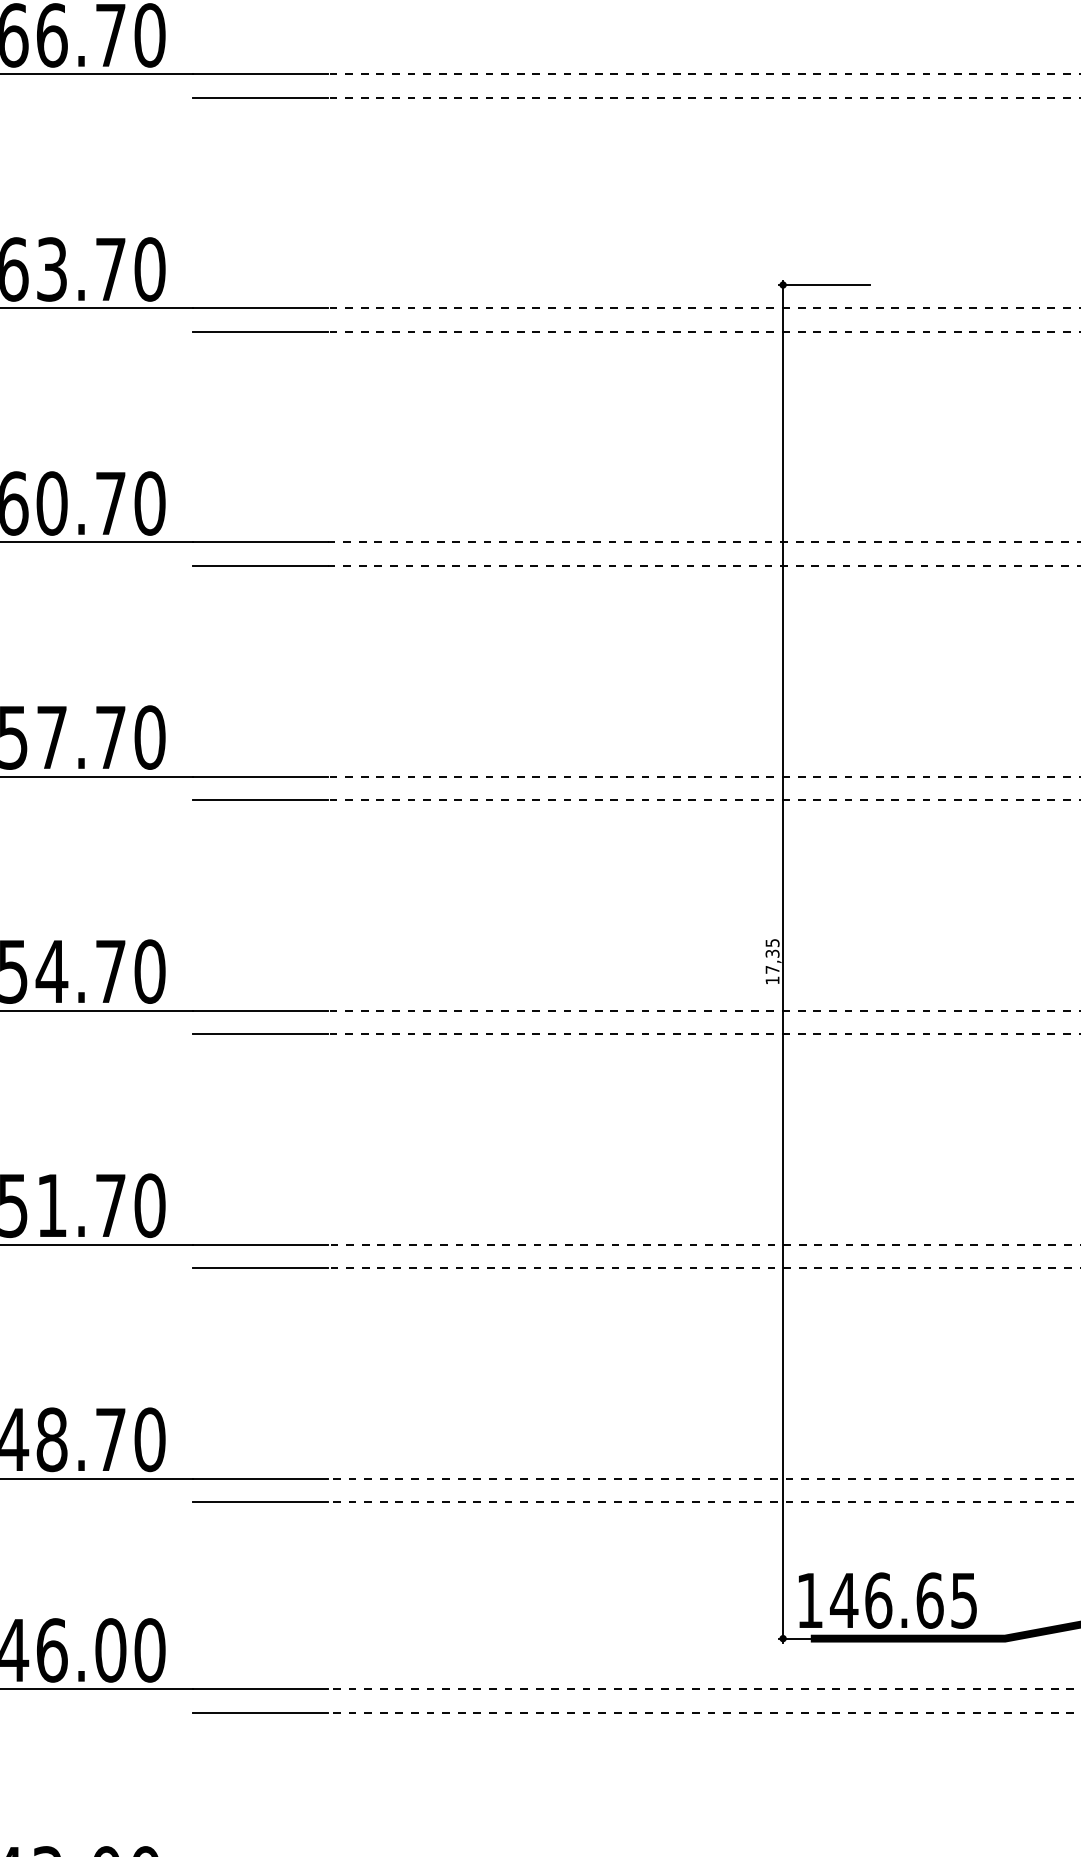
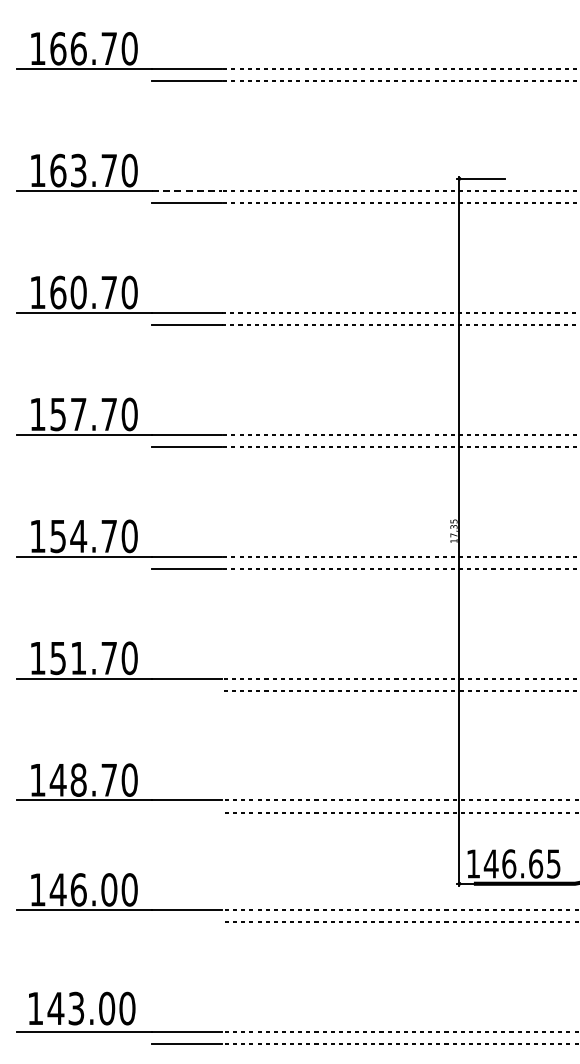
line: (260, 307) -> (187, 190), solid -> dashed
line: (260, 1267) -> (187, 690), removed
line: (260, 1501) -> (187, 812), removed
line: (260, 1713) -> (187, 922), removed

